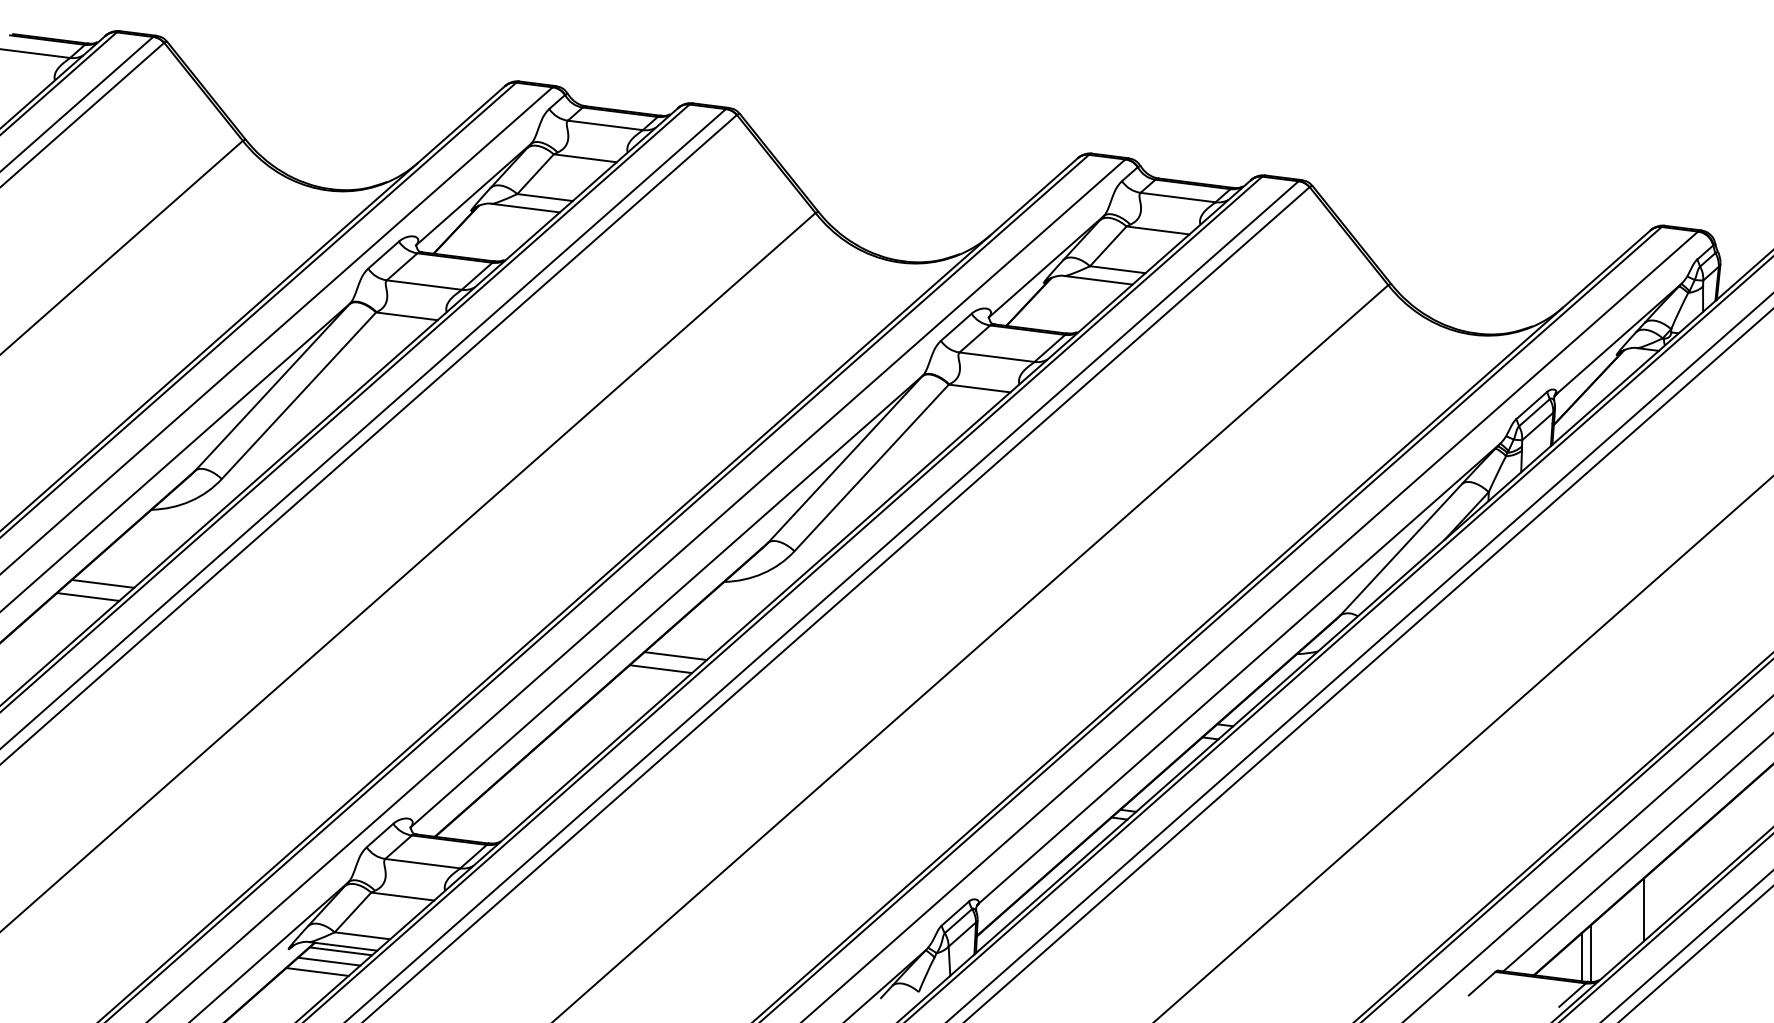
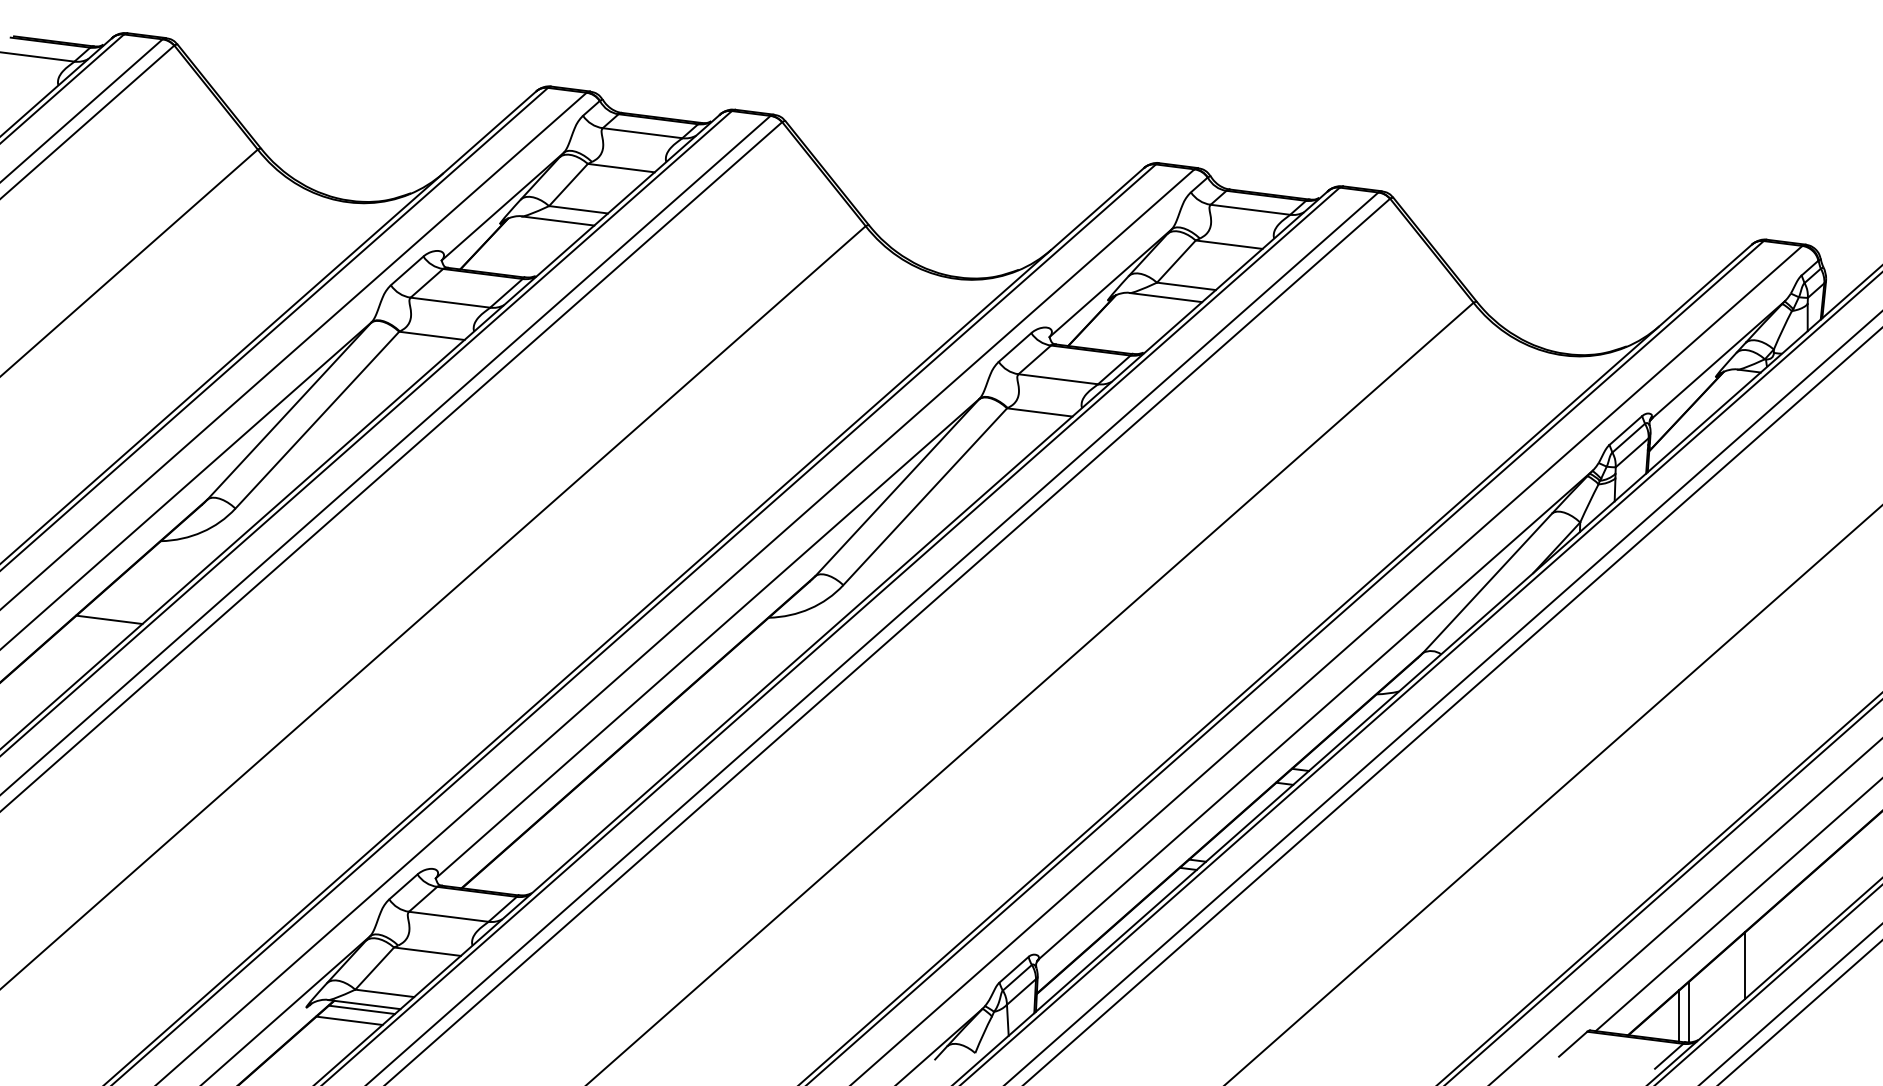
line: (88, 596) -> (93, 633), removed
line: (675, 655) -> (717, 695), removed
line: (660, 669) -> (701, 710), removed
line: (317, 971) -> (337, 1031), removed

